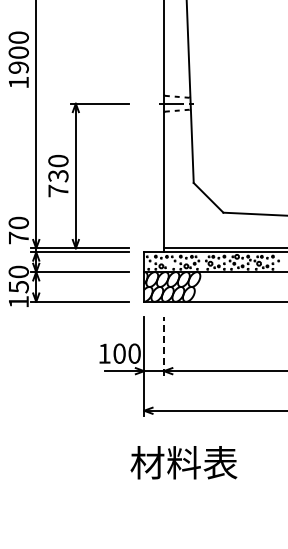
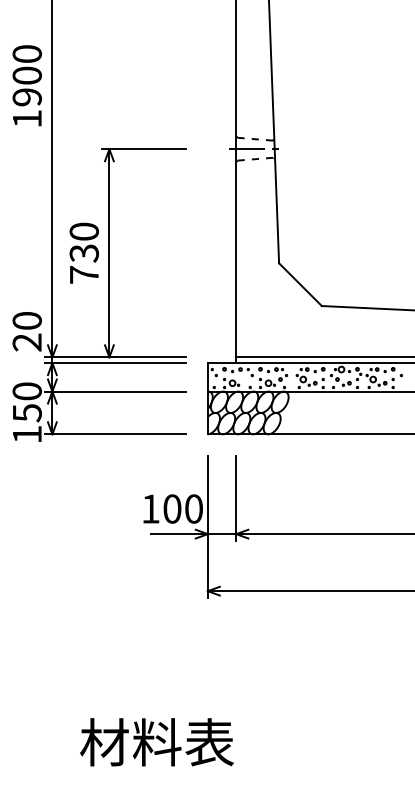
text: (18, 237) -> (26, 341), 70 -> 20
line: (164, 346) -> (237, 498), dashed -> solid
text: (183, 462) -> (156, 741), moved

